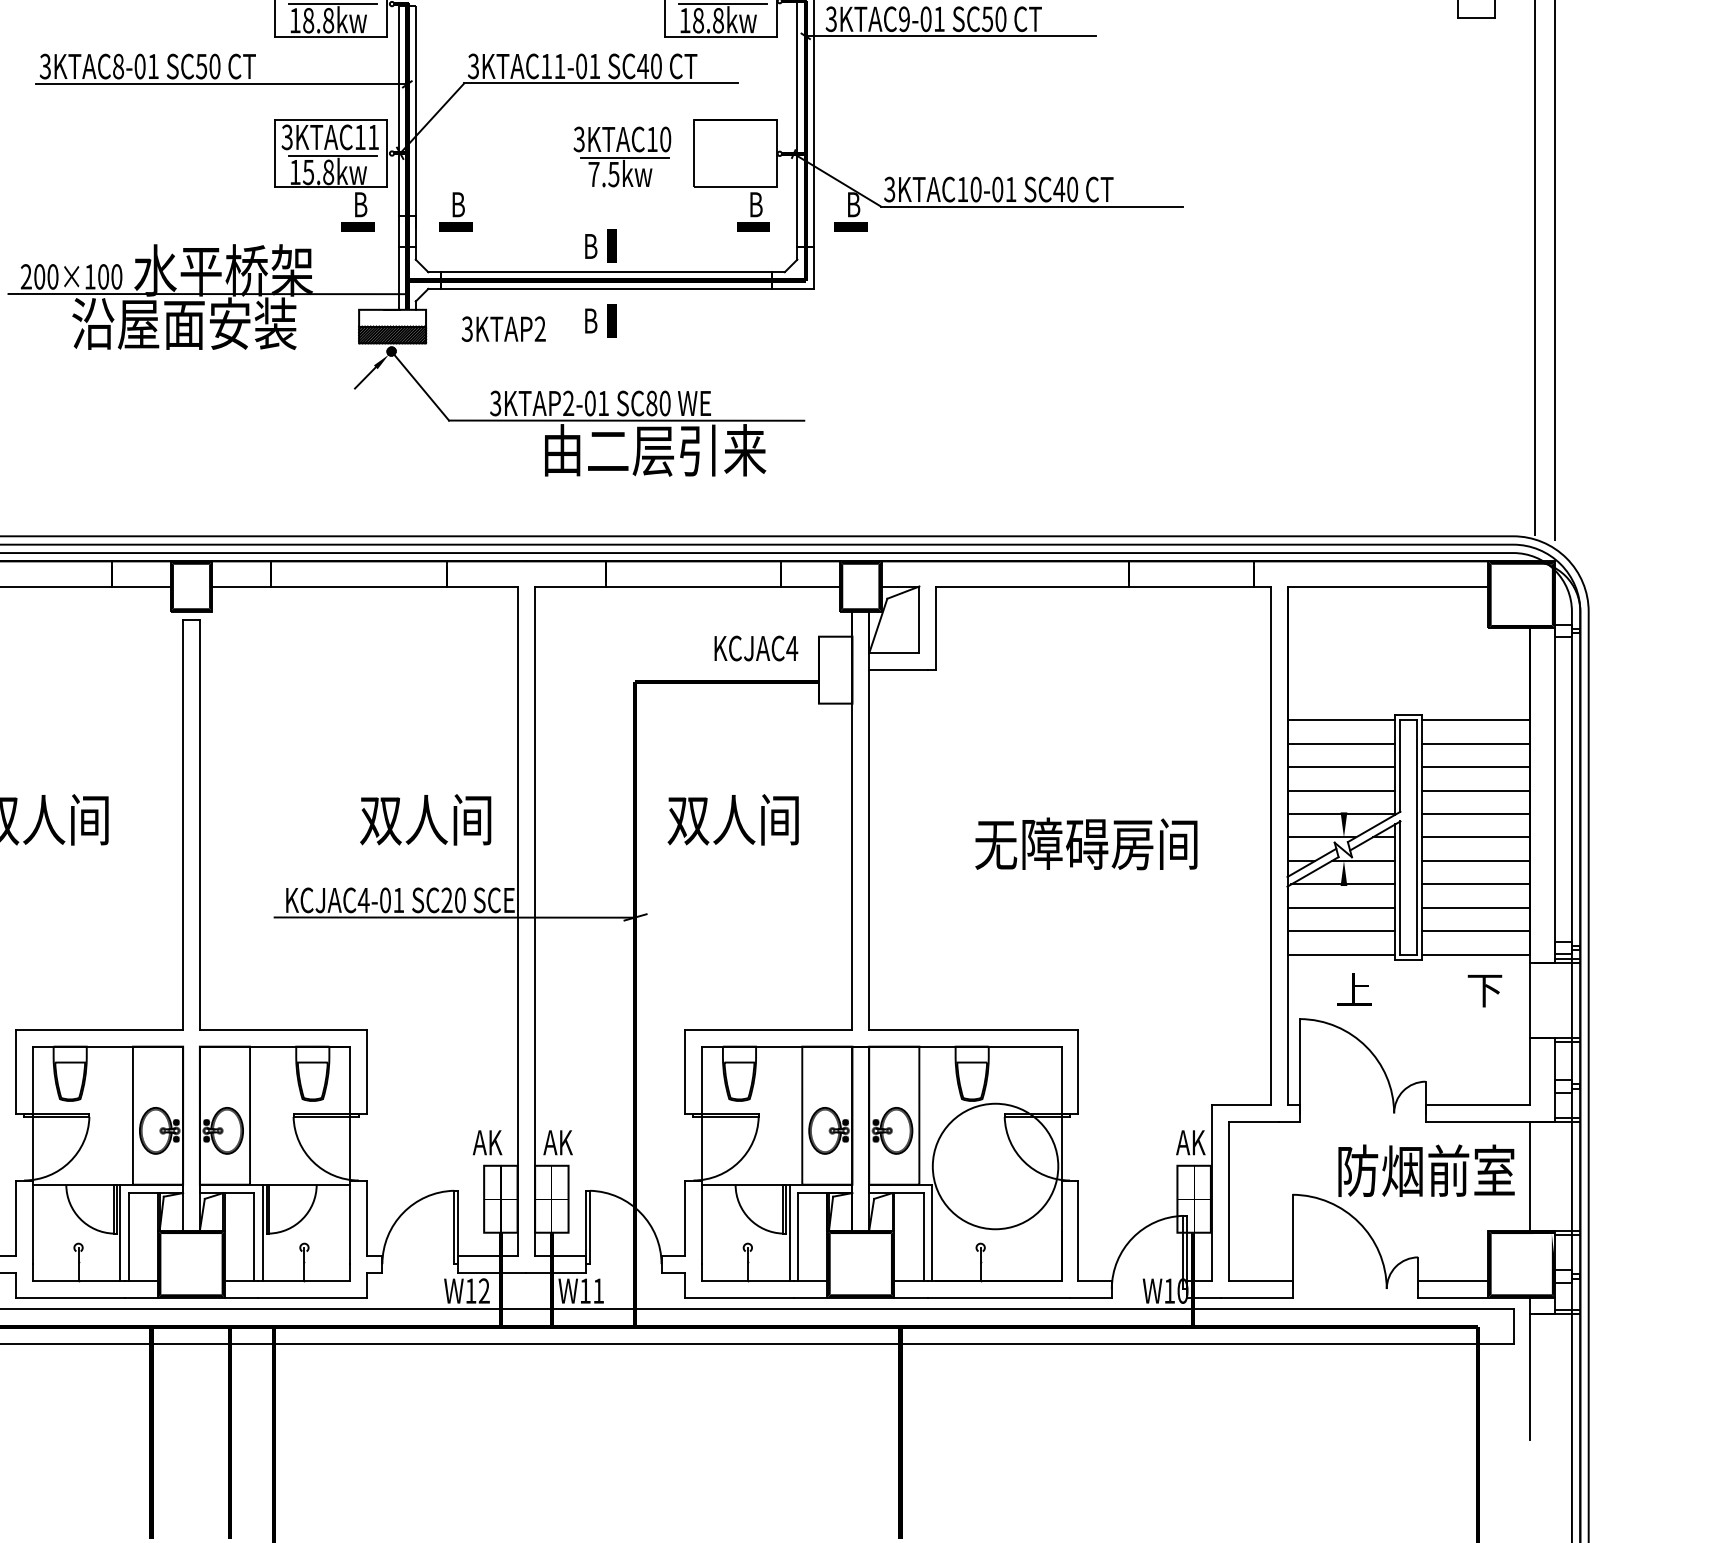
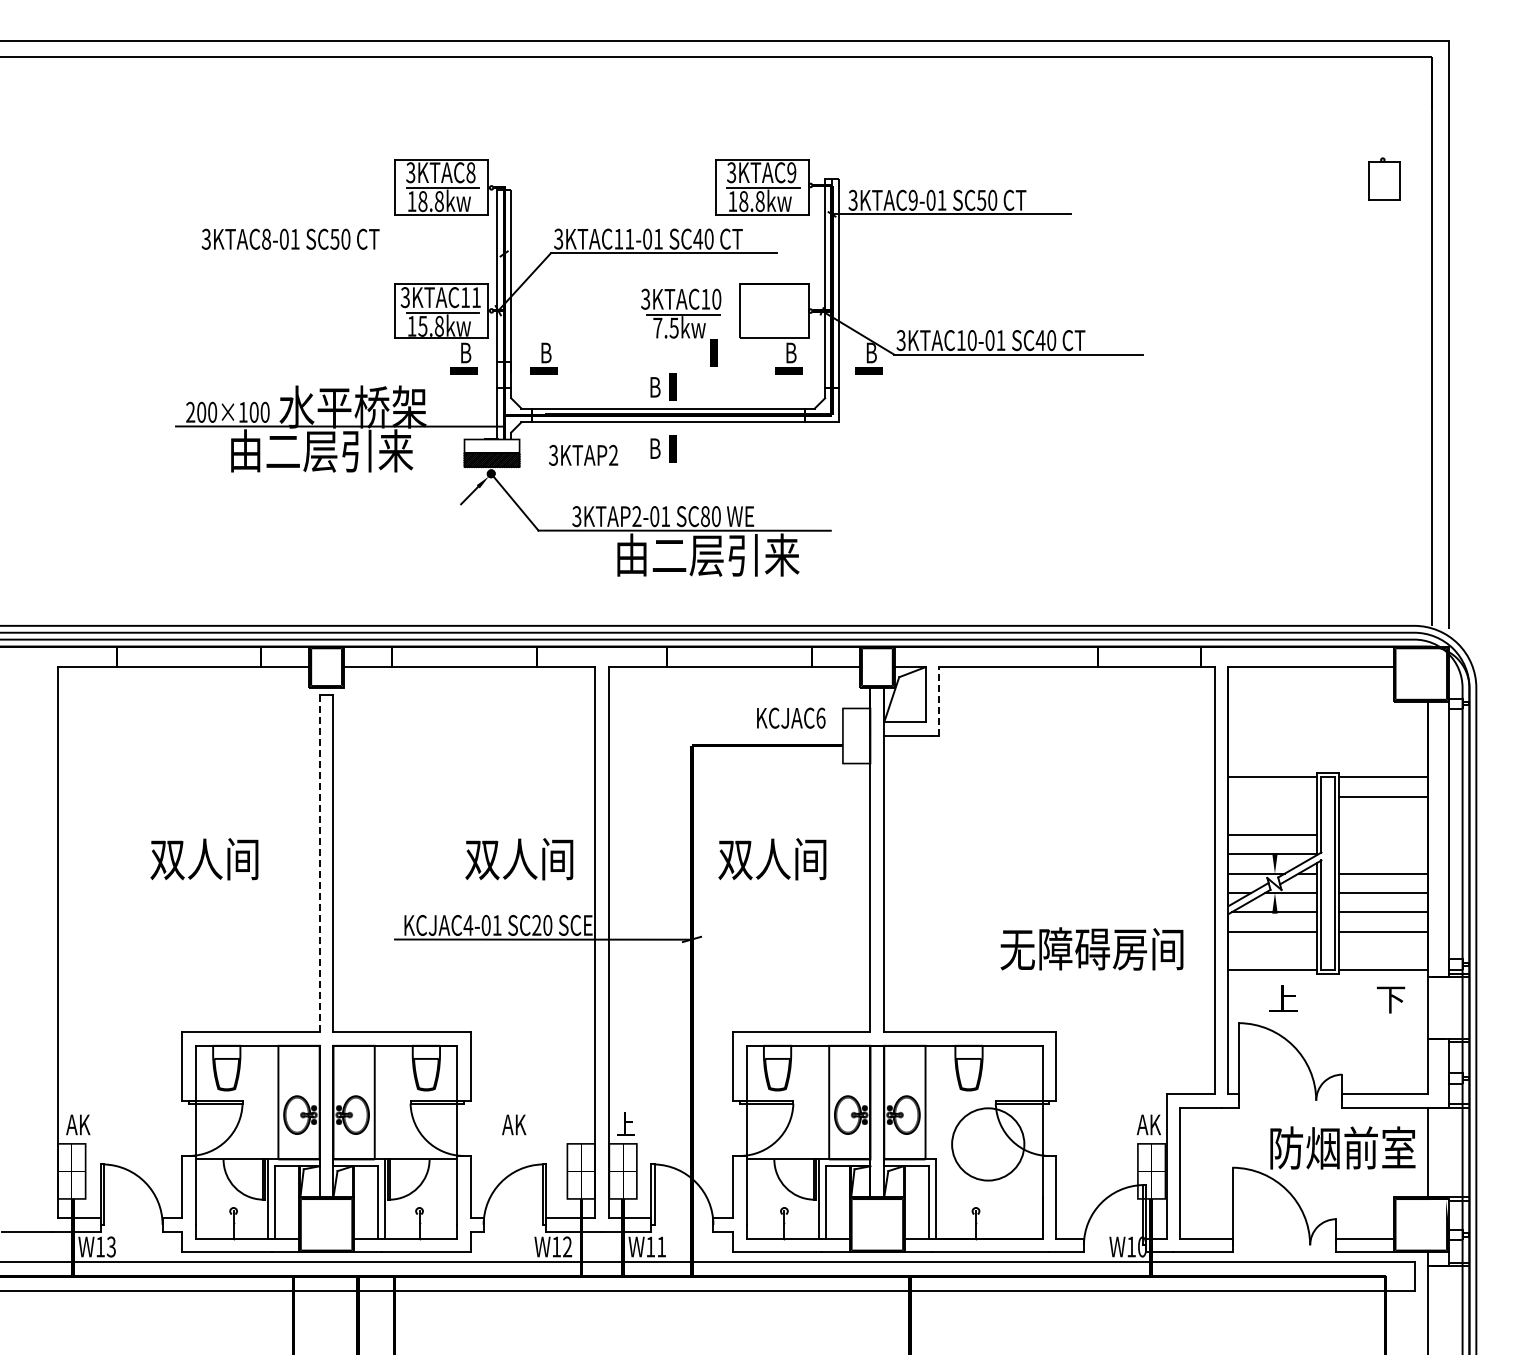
line: (221, 83) -> (351, 253), removed
line: (661, 204) -> (713, 352), added
text: (184, 323) -> (320, 450), 沿屋面安装 -> 由二层引来
line: (936, 628) -> (939, 701), solid -> dashed
text: (791, 647) -> (820, 717), KCJAC4 -> KCJAC6
line: (1340, 743) -> (1272, 796), removed
line: (1340, 766) -> (1272, 815), removed
line: (1475, 766) -> (1383, 815), removed
line: (1475, 791) -> (1383, 835), removed
line: (1475, 814) -> (1383, 854), removed
line: (182, 825) -> (319, 863), solid -> dashed
text: (1085, 843) -> (1091, 948), moved
line: (1340, 930) -> (1272, 950), removed
line: (1475, 930) -> (1383, 950), removed
text: (558, 1141) -> (628, 1123), AK -> 上
text: (487, 1142) -> (514, 1124), moved
circle: (994, 1166) -> (987, 1144), size x0.7

